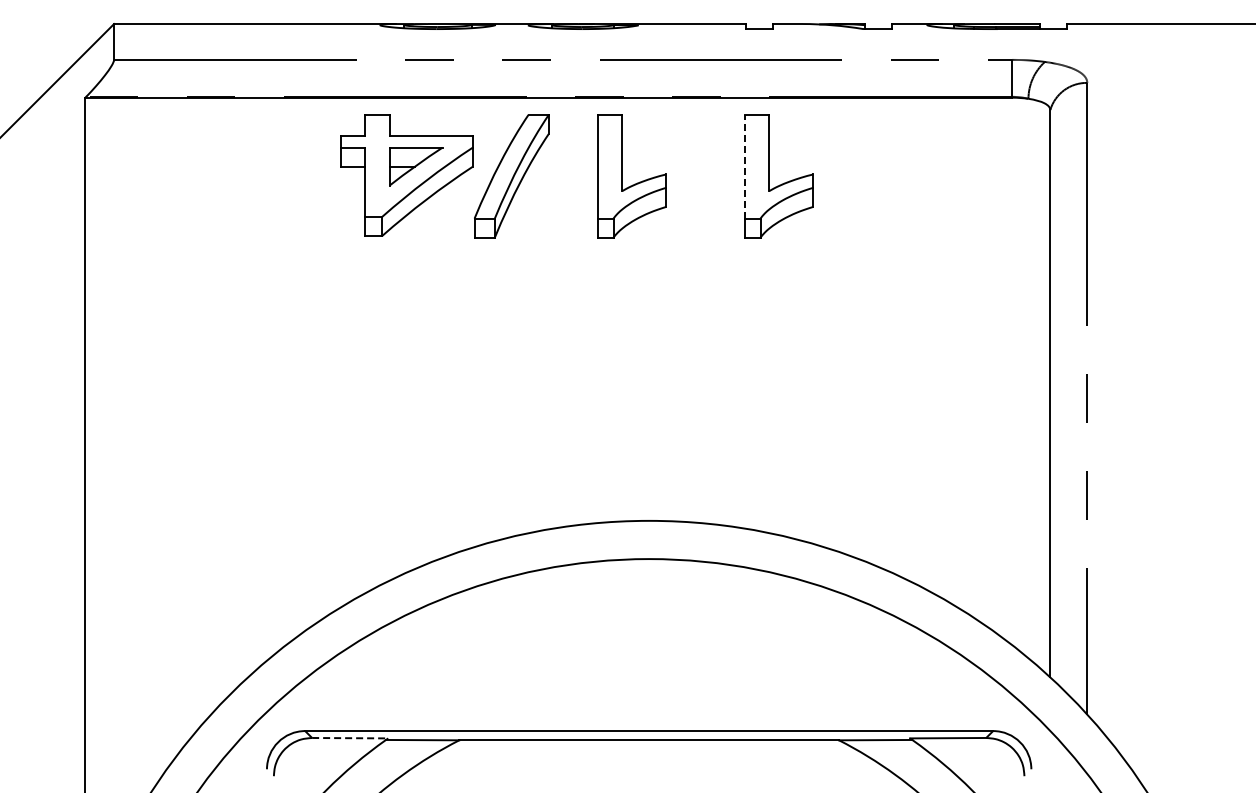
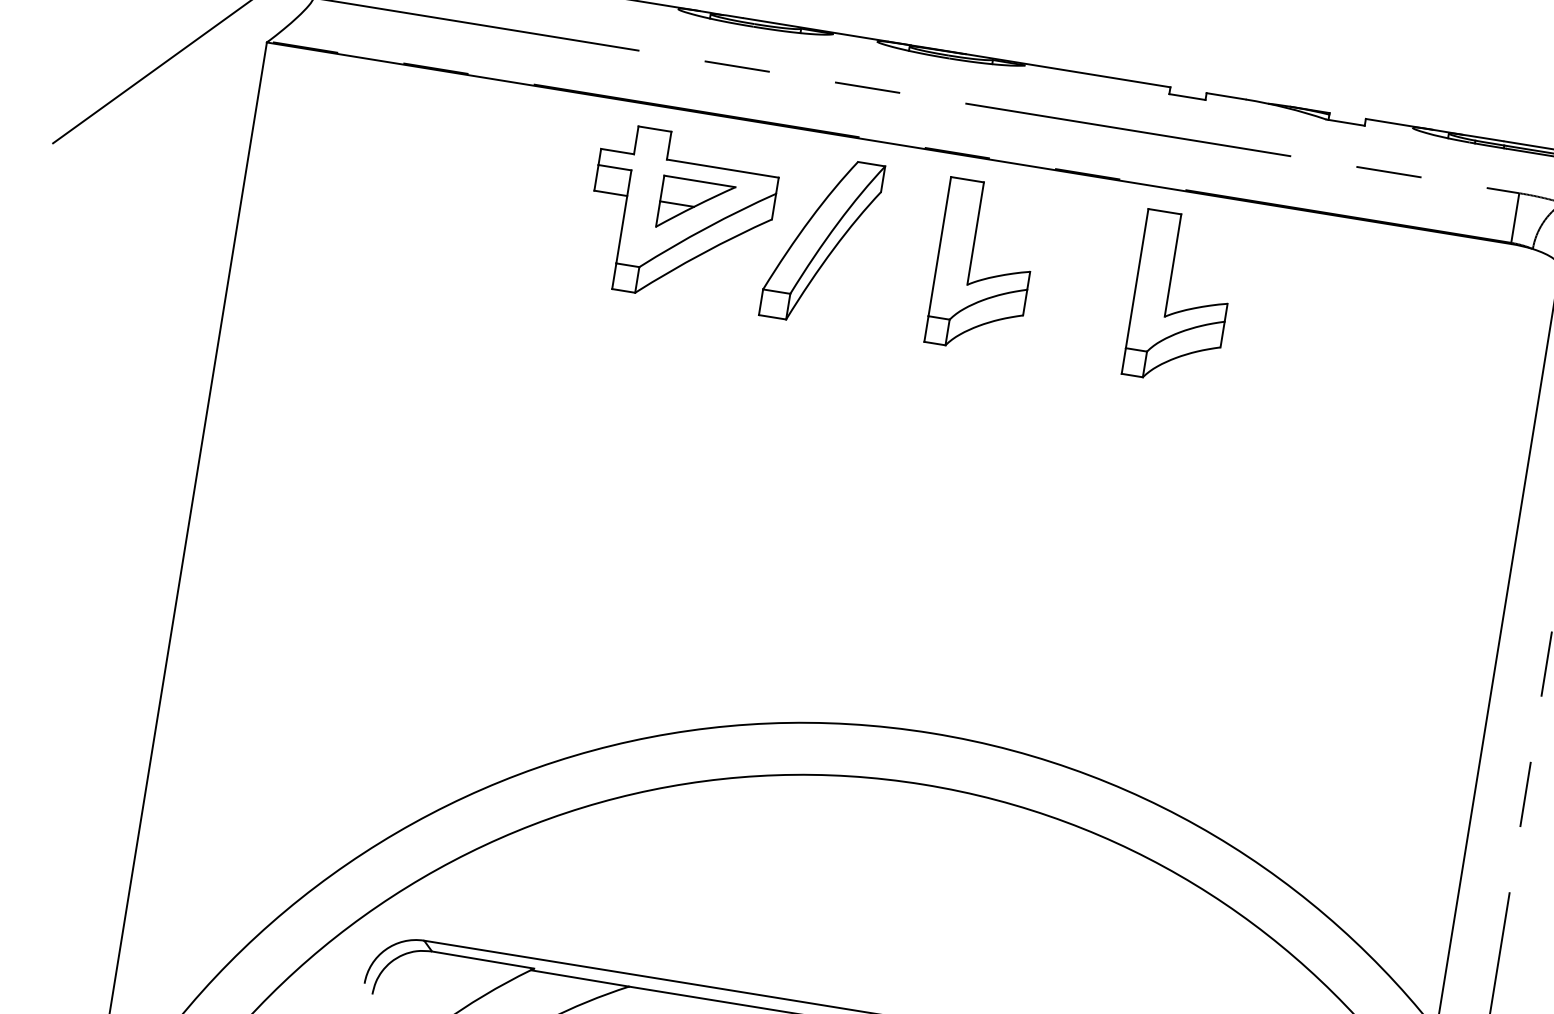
line: (744, 166) -> (1136, 278), dashed -> solid
line: (350, 738) -> (483, 960), dashed -> solid

